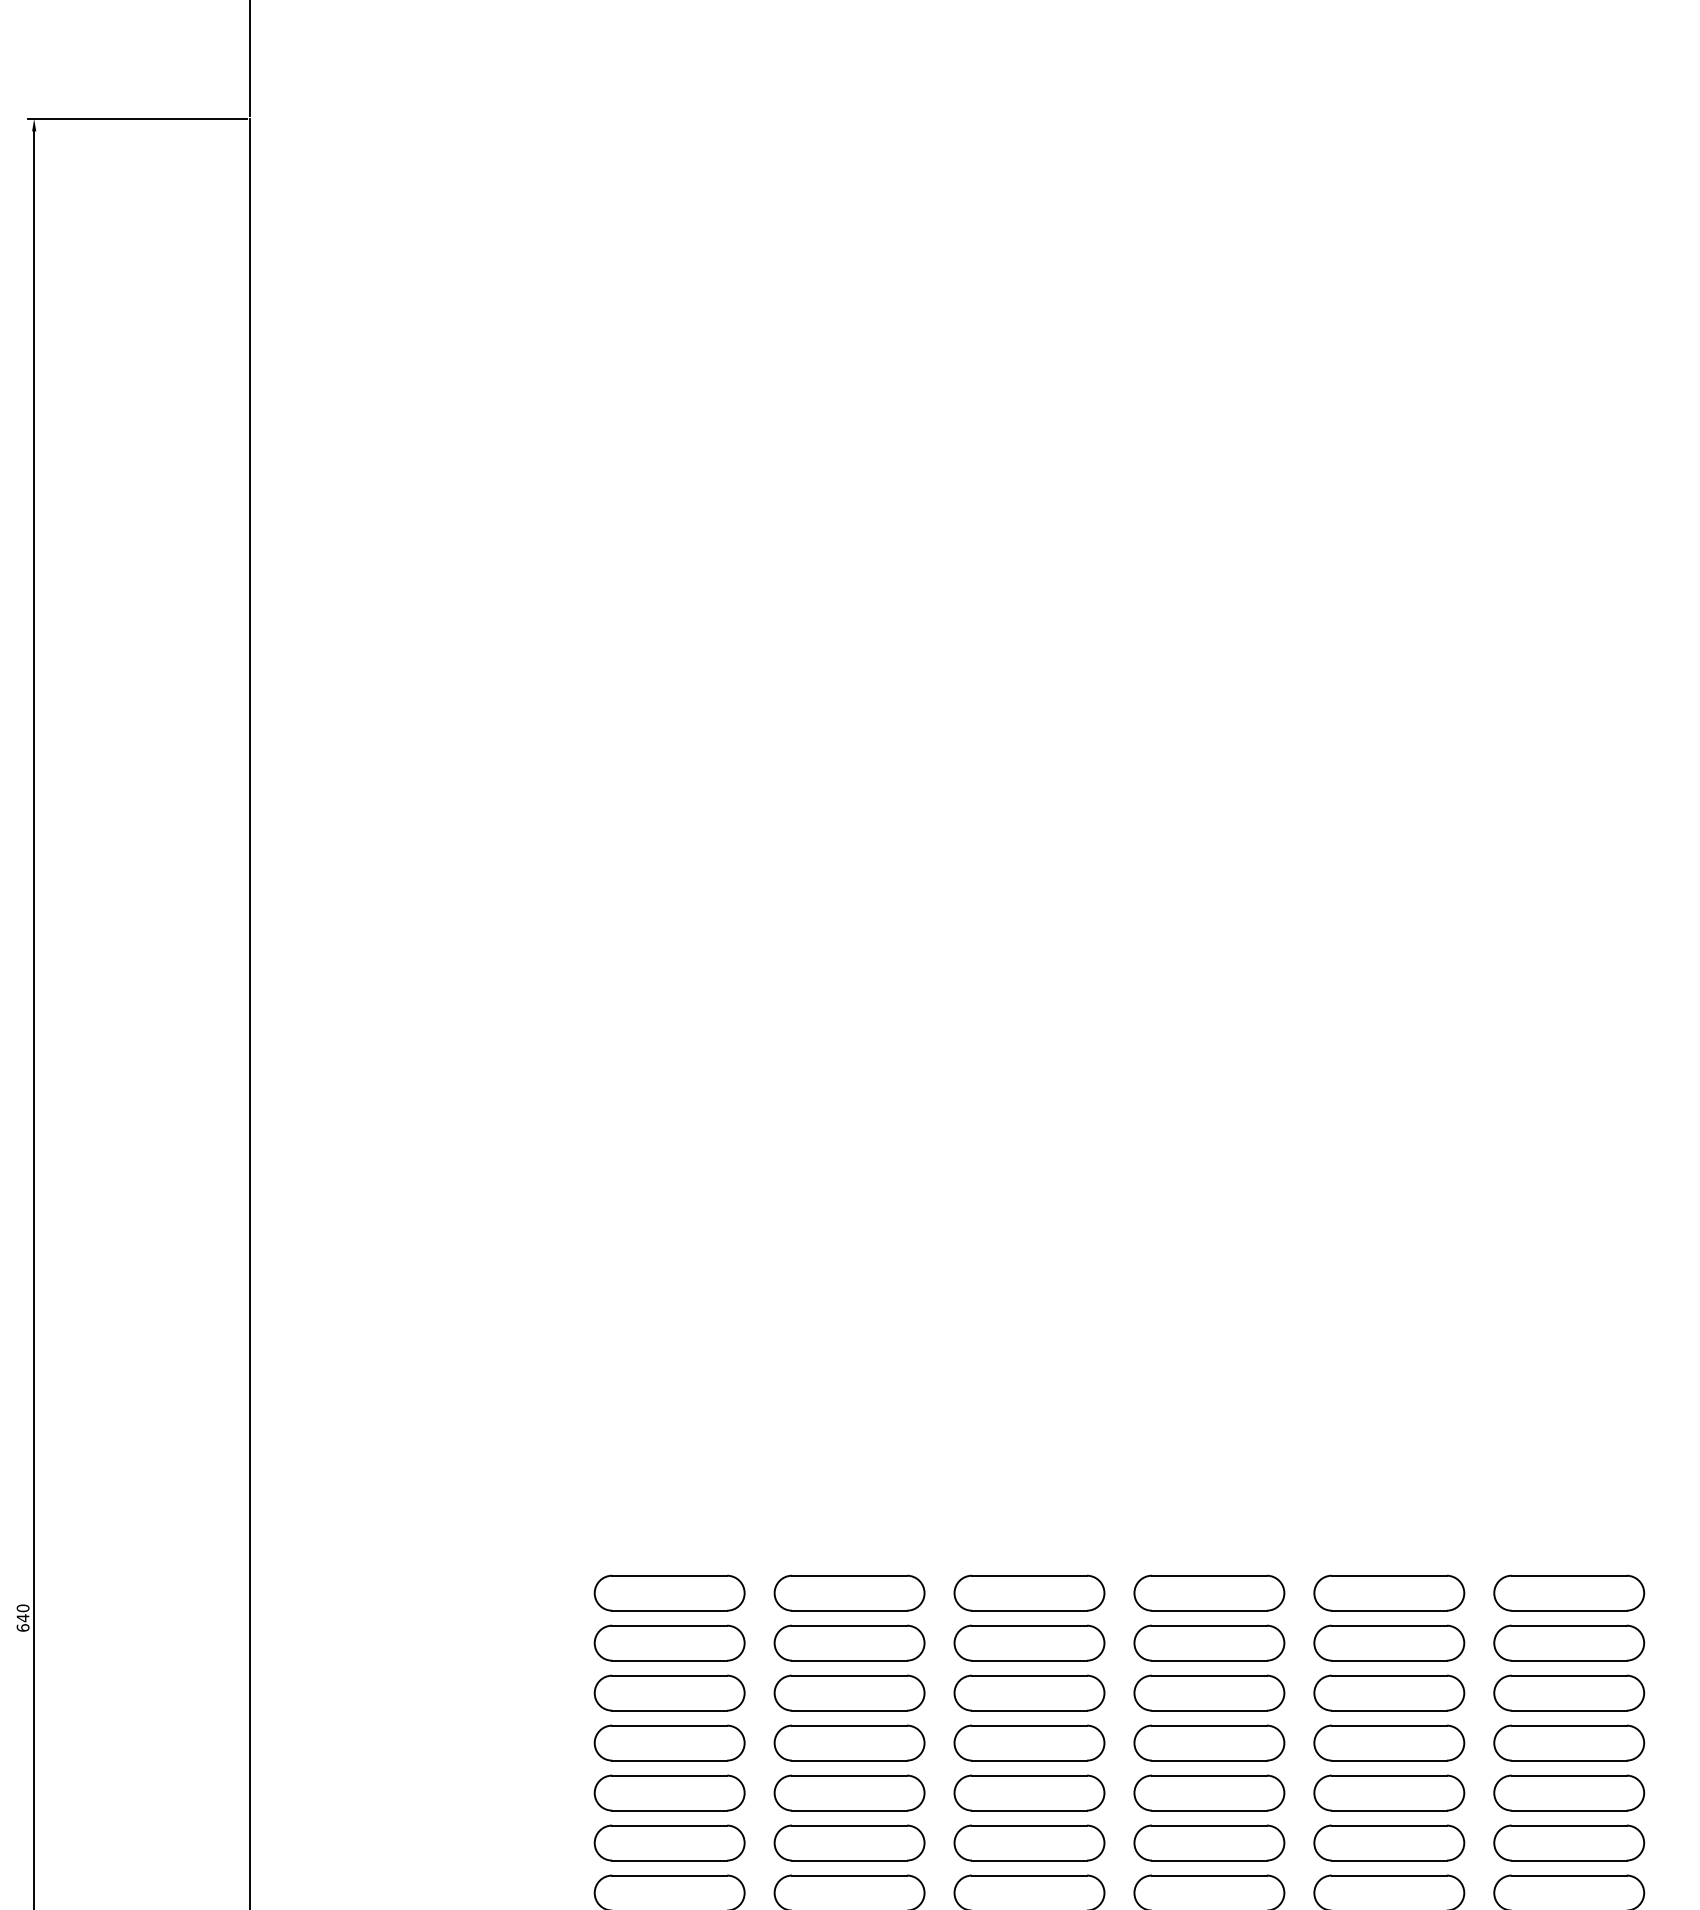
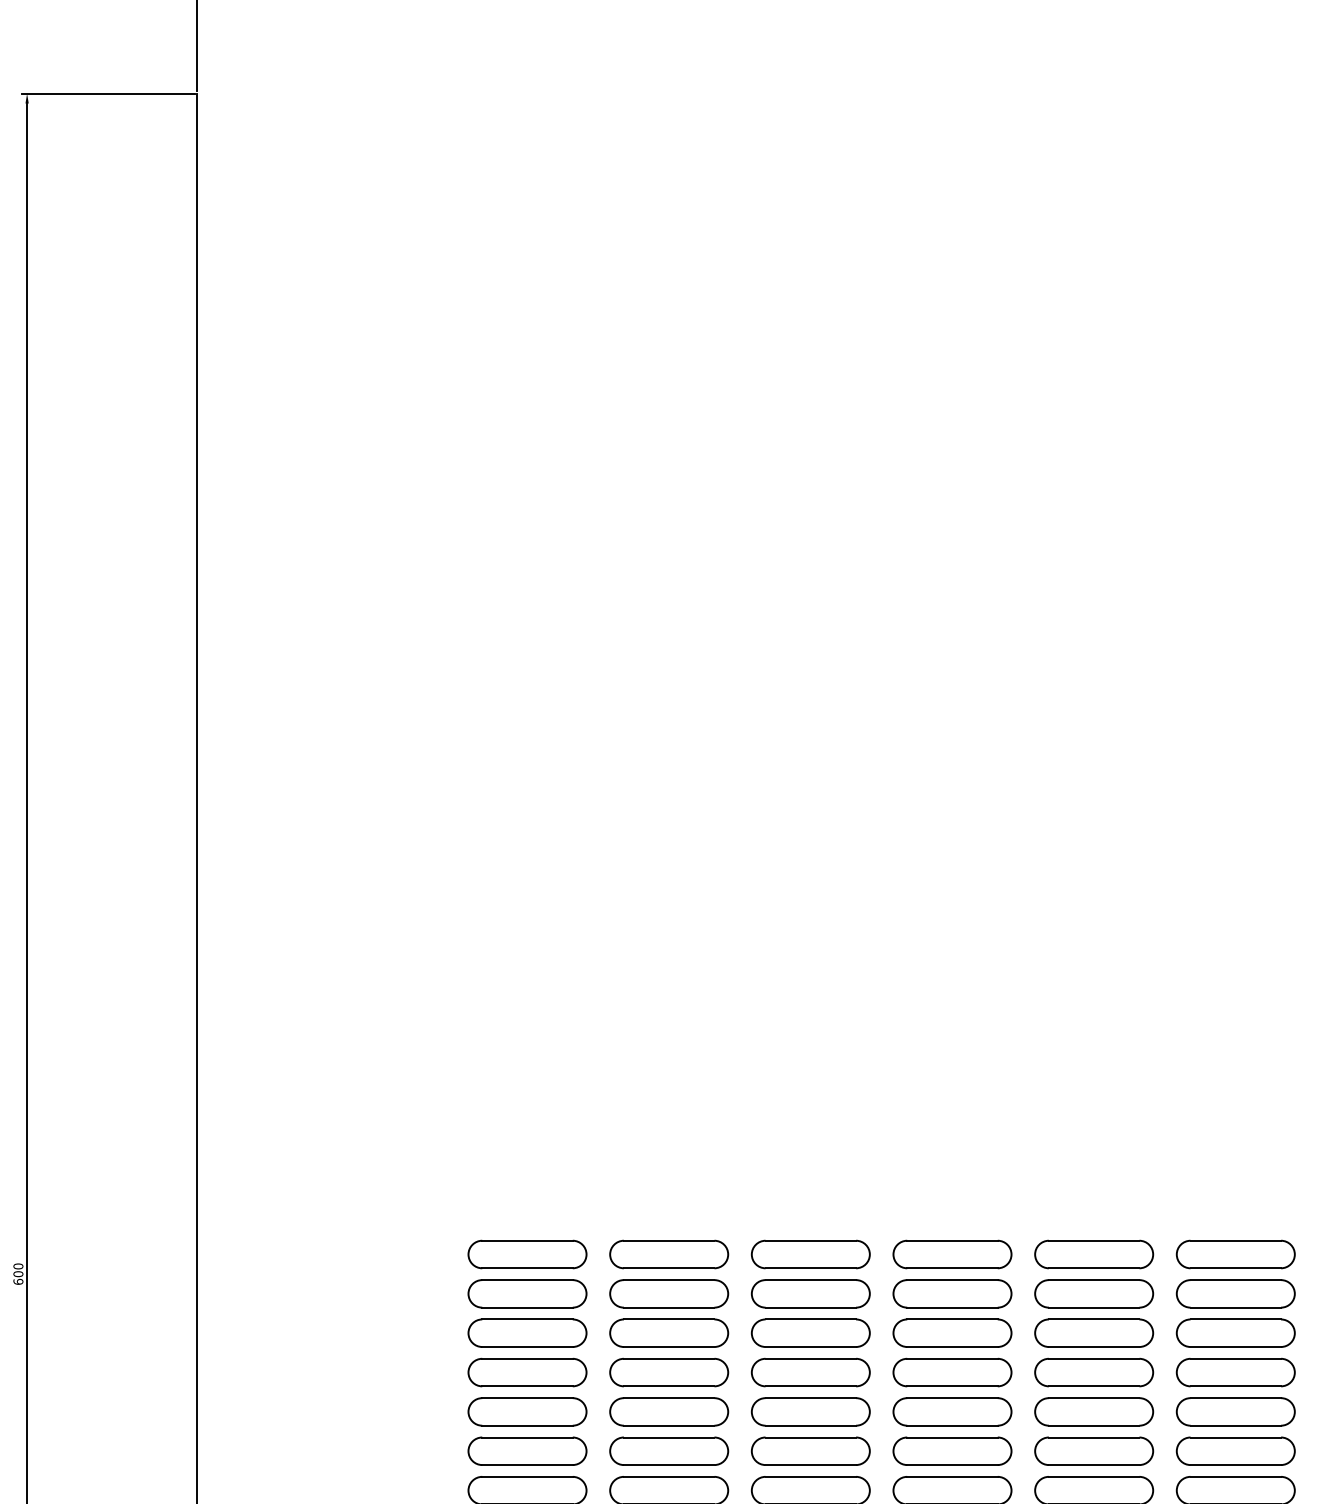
text: (22, 1618) -> (17, 1274), 640 -> 600

